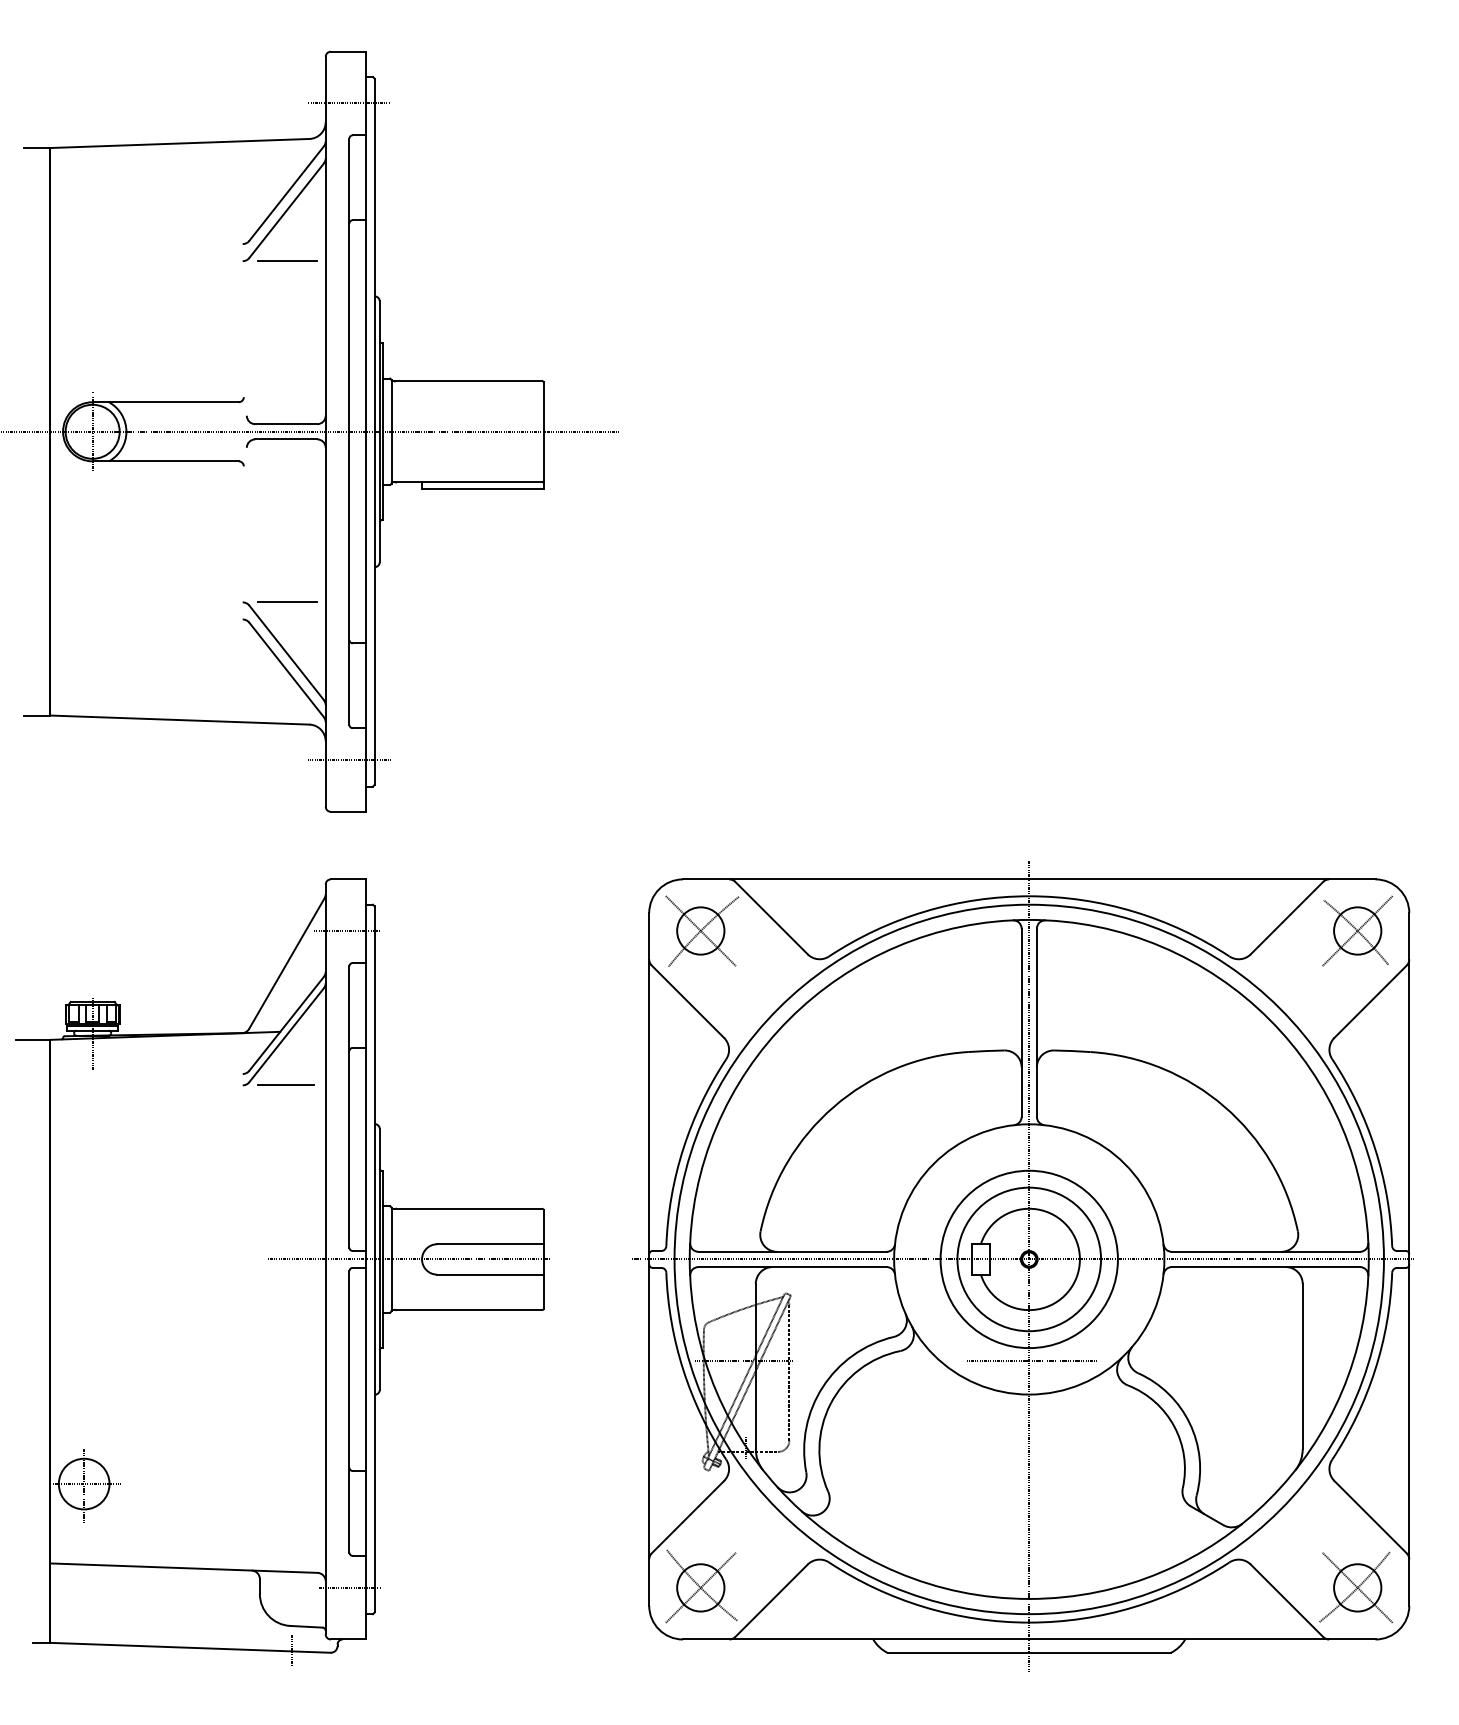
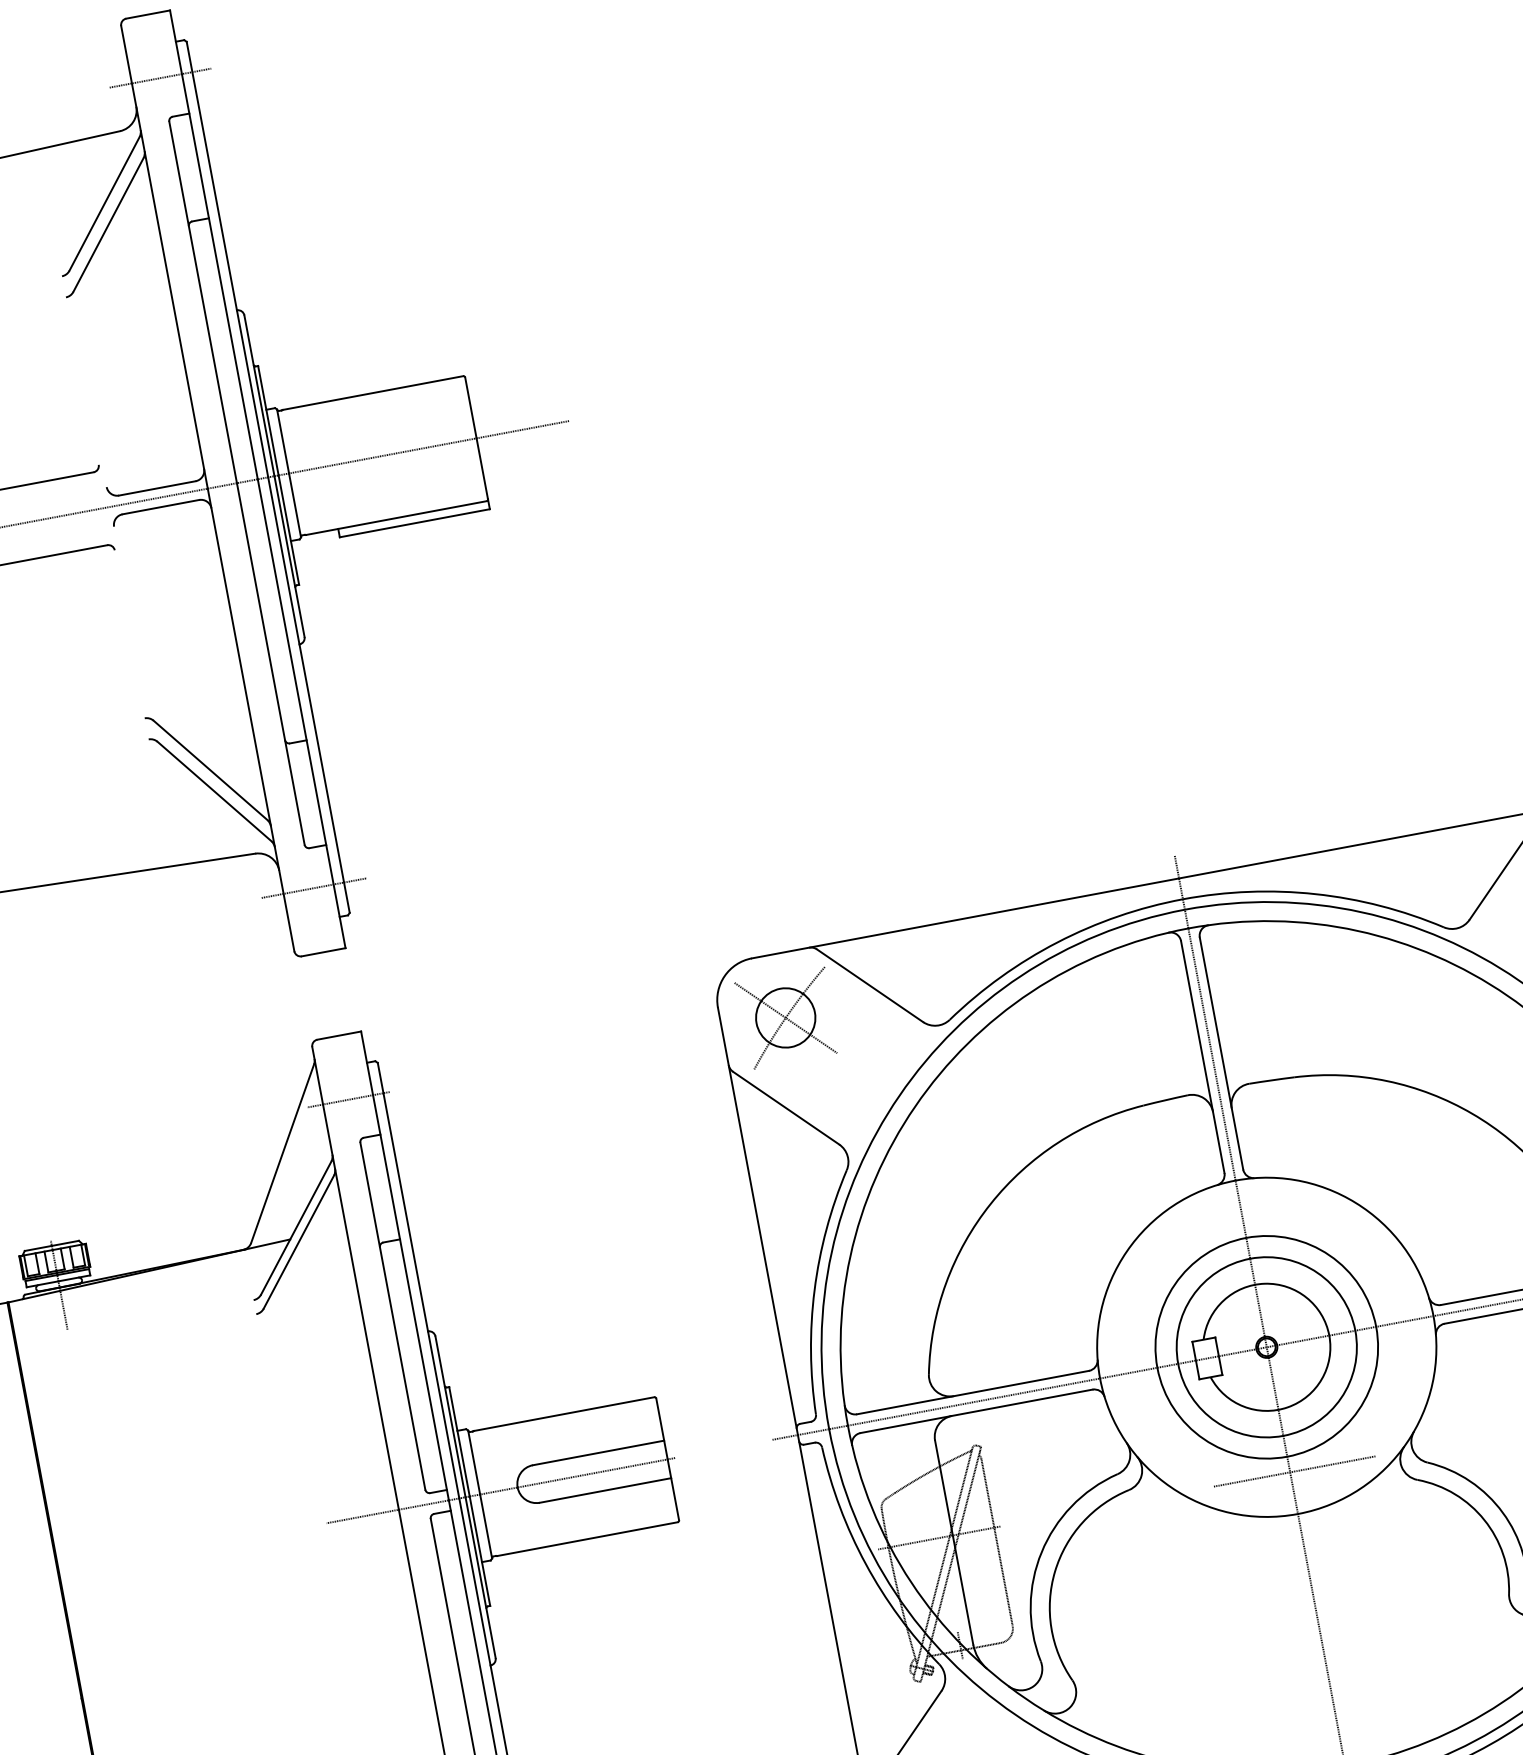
line: (287, 261) -> (121, 287), removed
line: (287, 602) -> (200, 708), removed
line: (285, 1085) -> (309, 1304), removed

